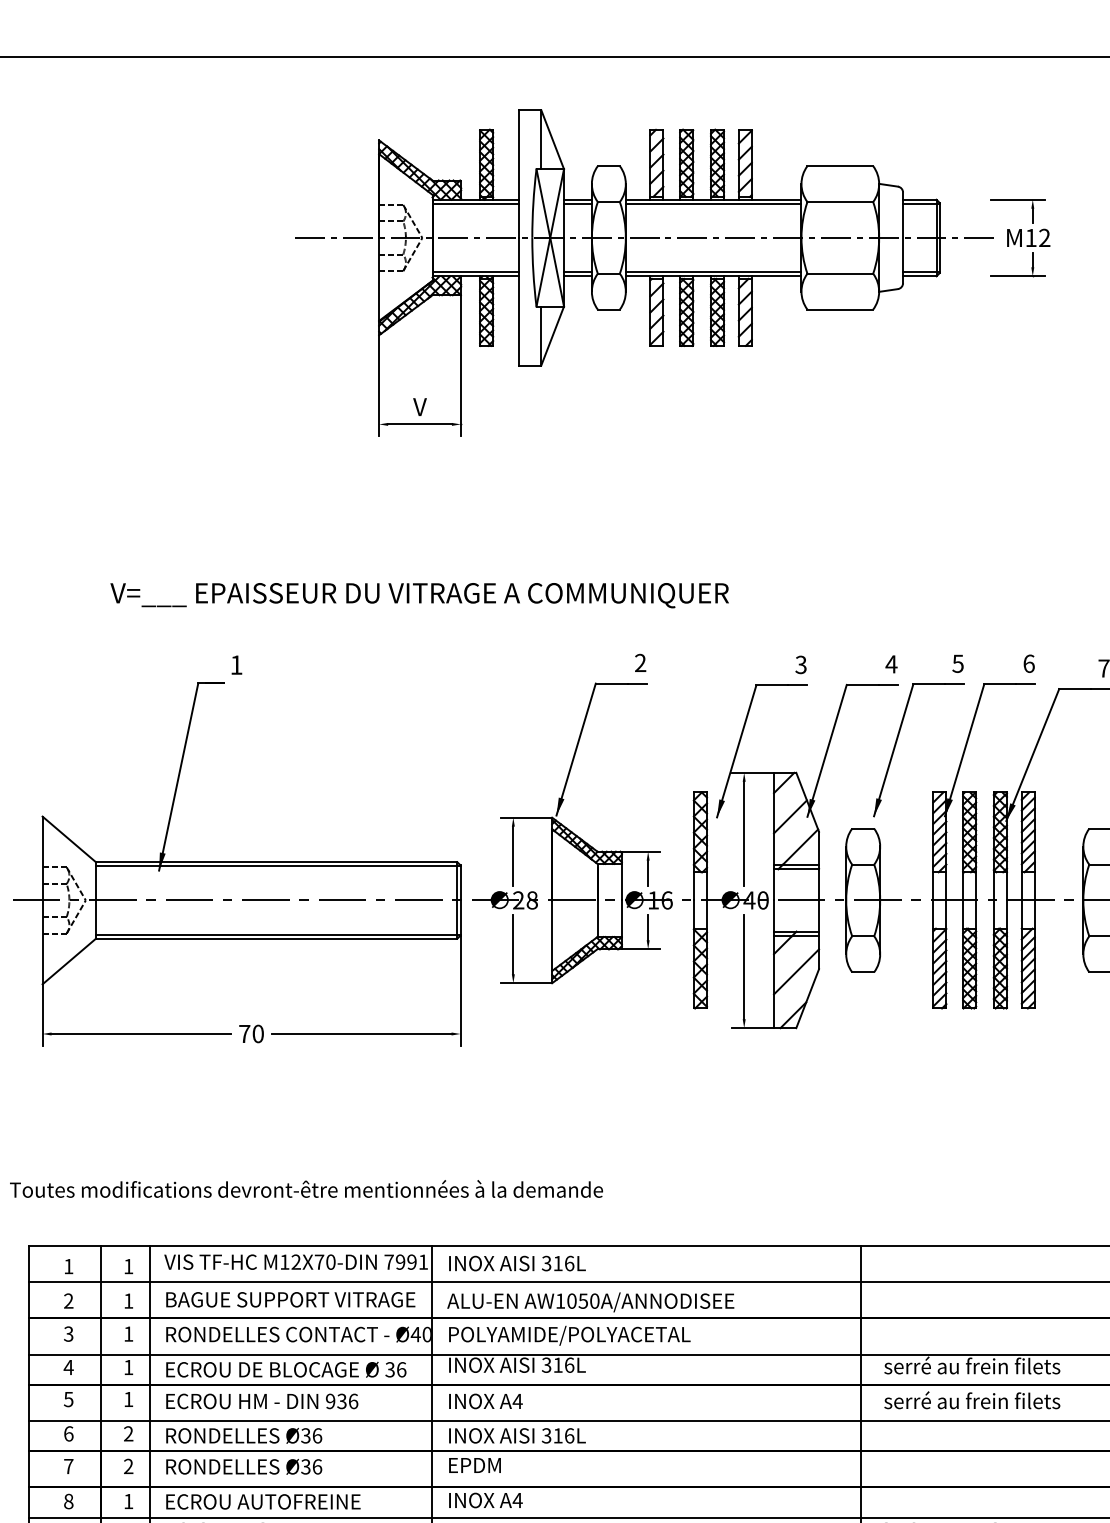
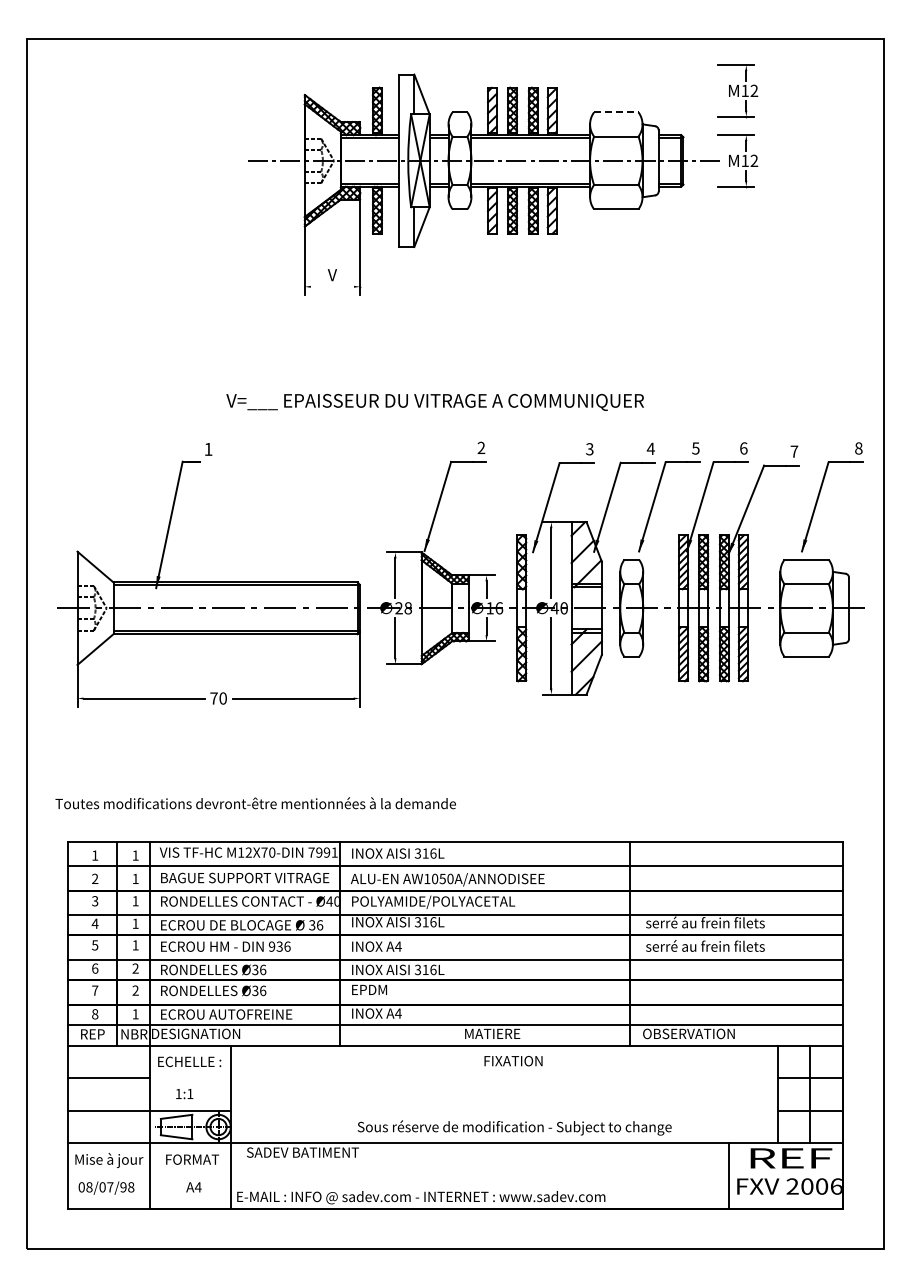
part: (1019, 135) -> (737, 91), added
line: (840, 166) -> (616, 112), solid -> dashed
line: (418, 423) -> (331, 286), removed
text: (418, 595) -> (434, 402), moved

